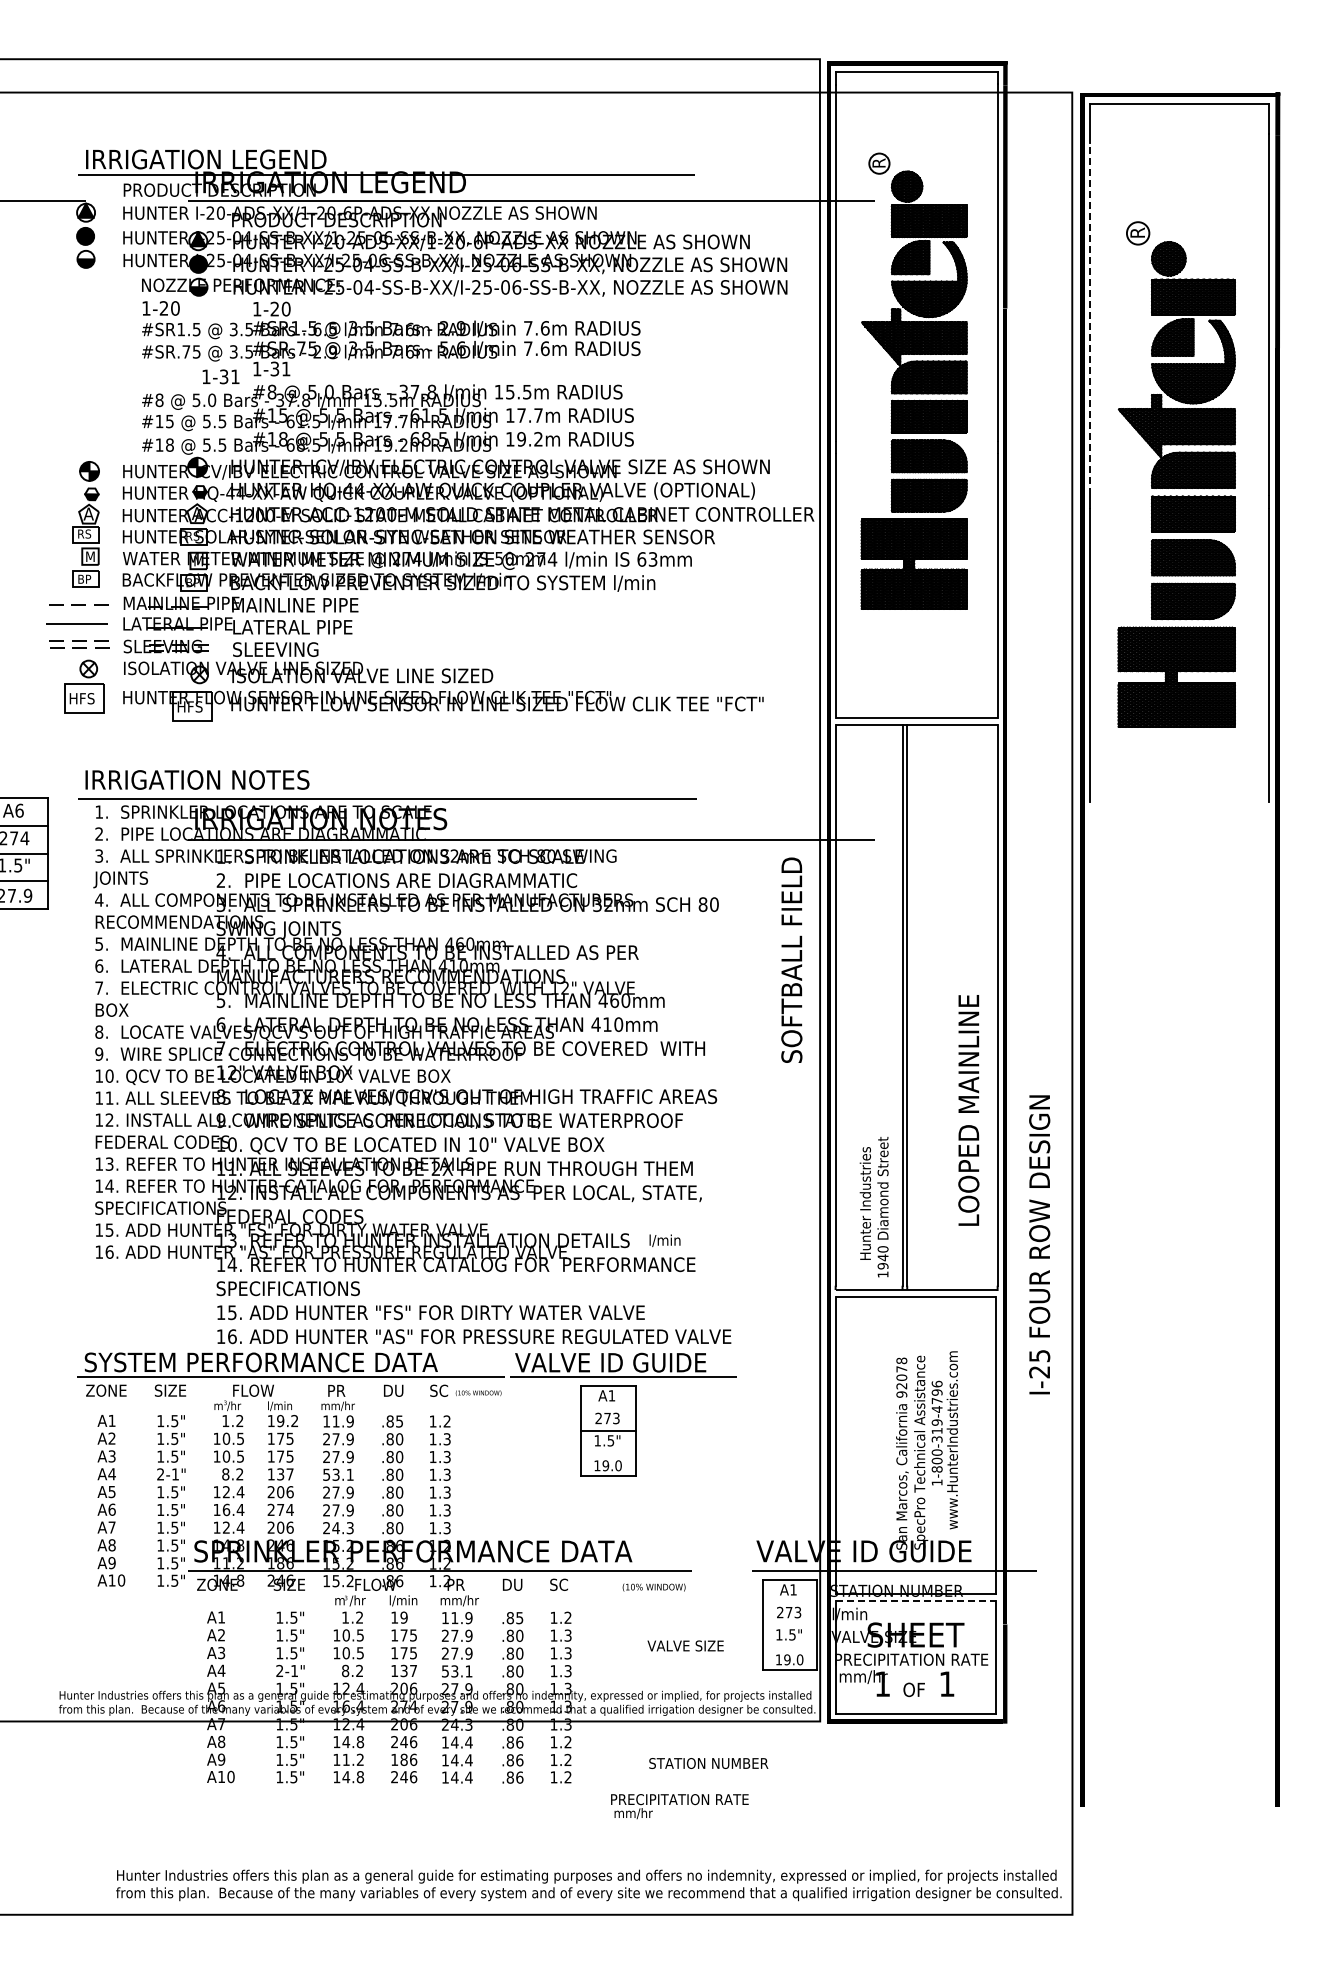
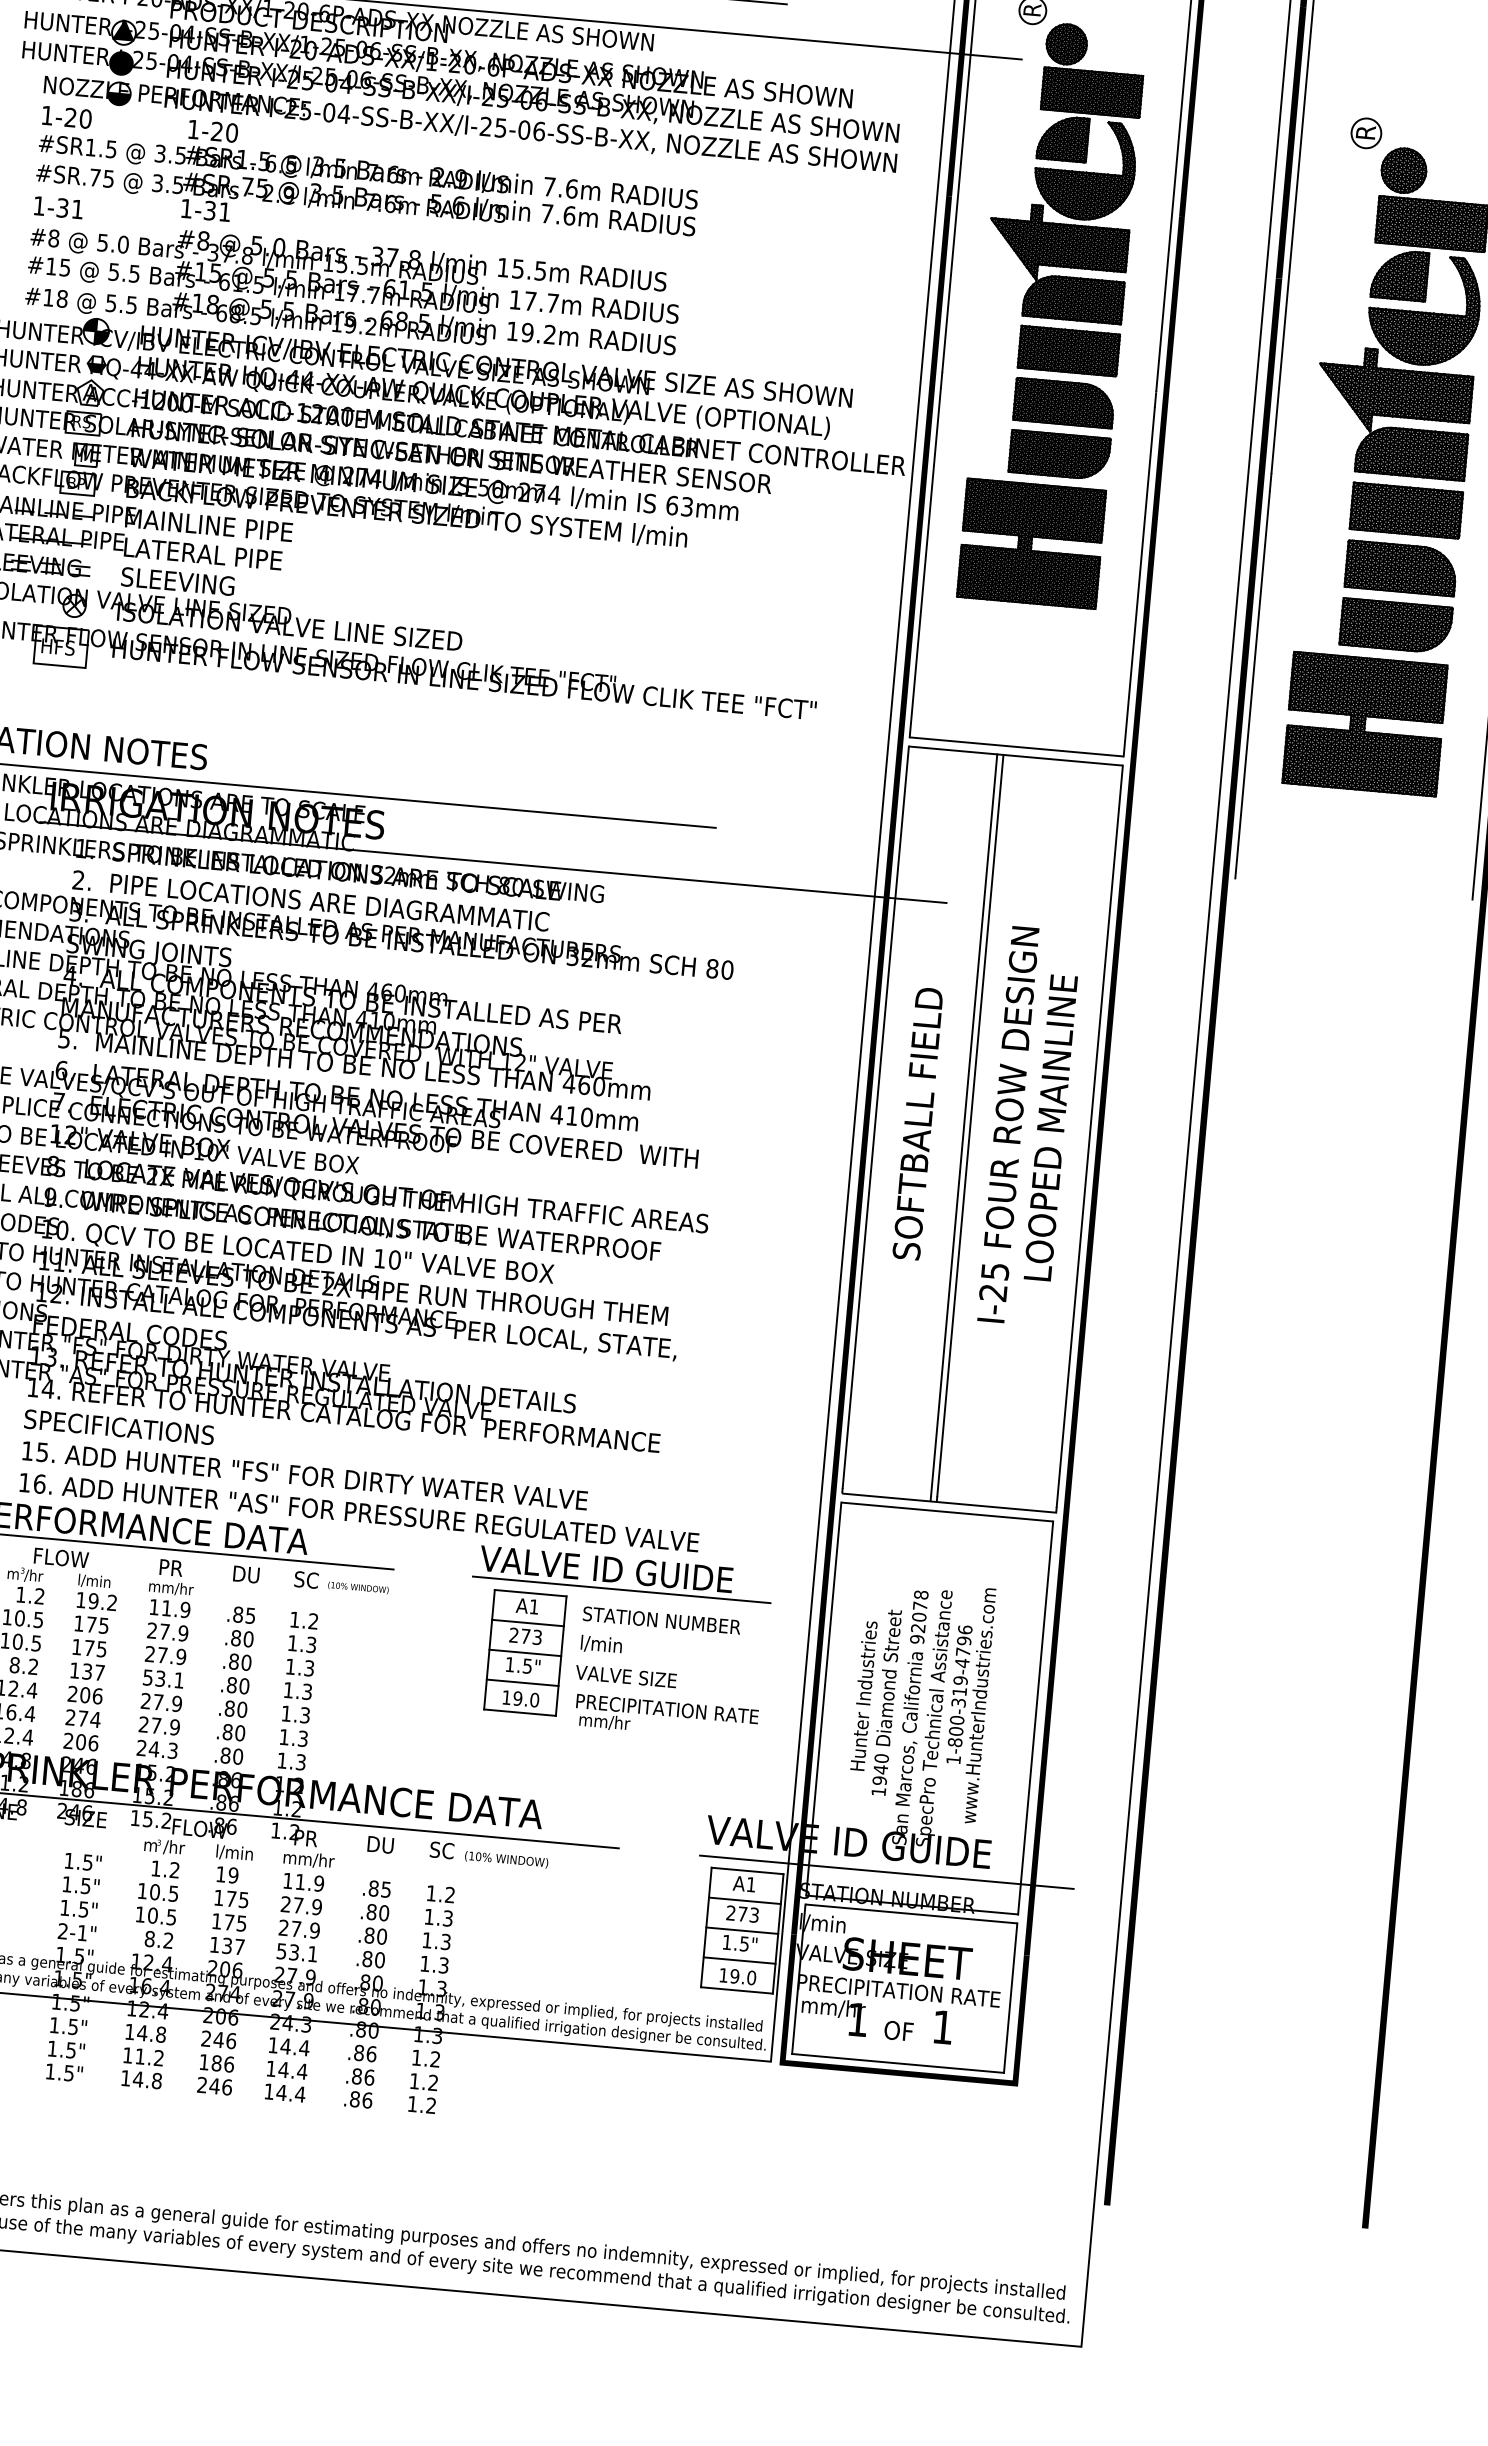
line: (1089, 319) -> (1291, 241), dashed -> solid
text: (220, 376) -> (58, 207), moved
text: (791, 959) -> (917, 1122), moved
text: (968, 1110) -> (1050, 1127), moved
text: (873, 1207) -> (874, 1702), moved
text: (664, 1240) -> (600, 1644), moved
text: (1039, 1244) -> (1008, 1124), moved
part: (623, 1364) -> (623, 1573), moved
line: (608, 1408) -> (528, 1623), added
line: (608, 1453) -> (522, 1682), added
text: (653, 1587) -> (505, 1859), moved
line: (916, 1601) -> (912, 1914), dashed -> solid
line: (789, 1602) -> (744, 1900), added
line: (789, 1625) -> (741, 1931), added
text: (685, 1645) -> (626, 1675), moved
line: (789, 1647) -> (739, 1960), added
text: (708, 1763) -> (661, 1620), moved
text: (679, 1806) -> (666, 1718), moved

